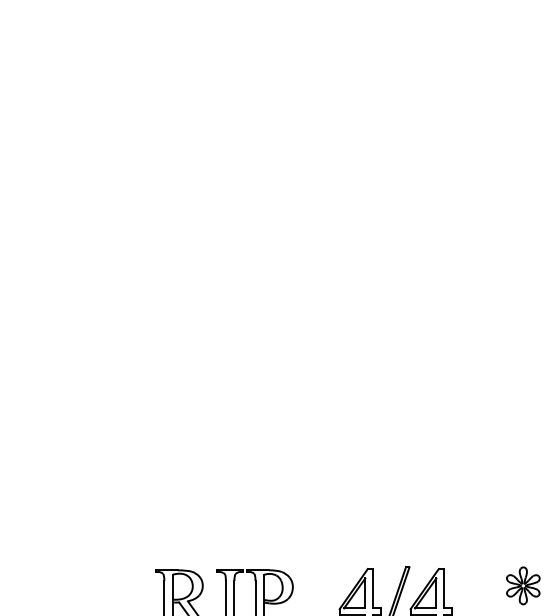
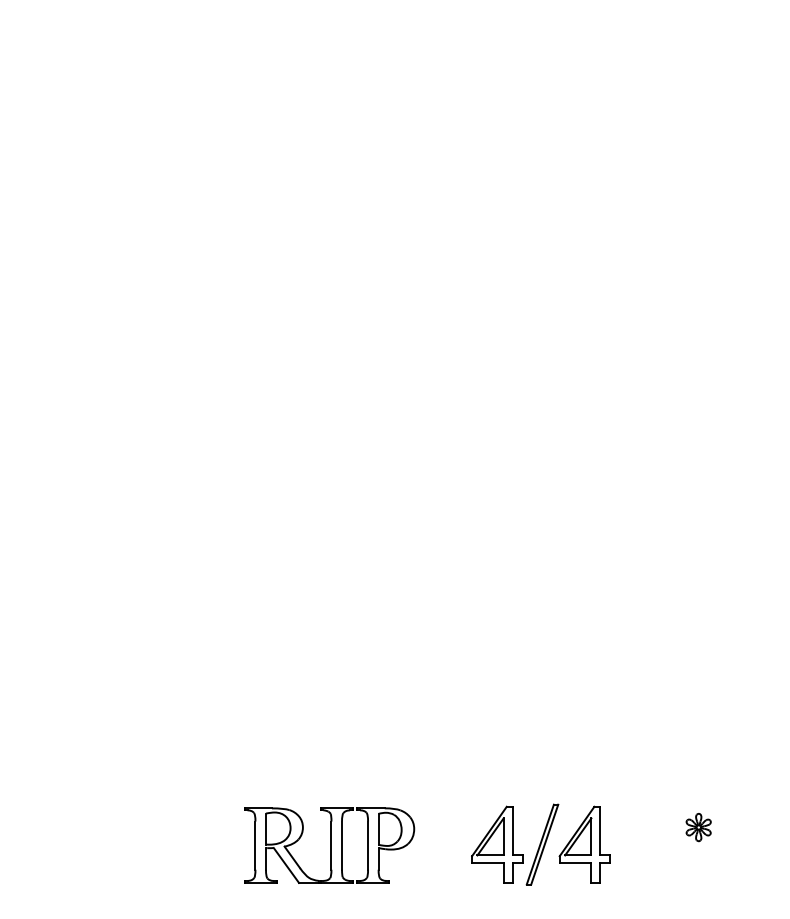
part: (523, 585) -> (698, 827), size x0.6

